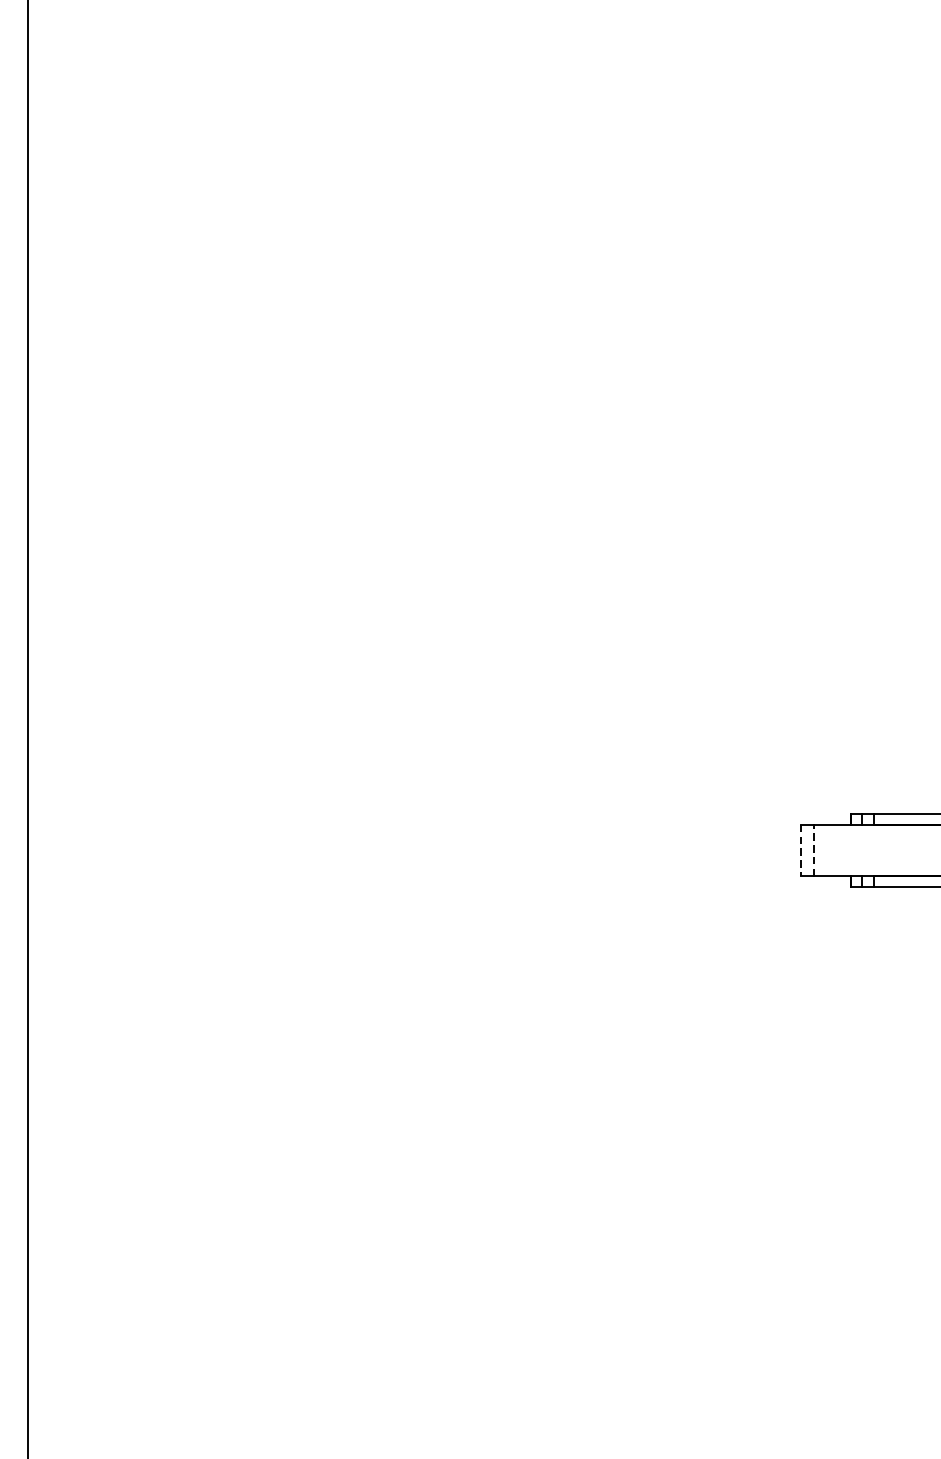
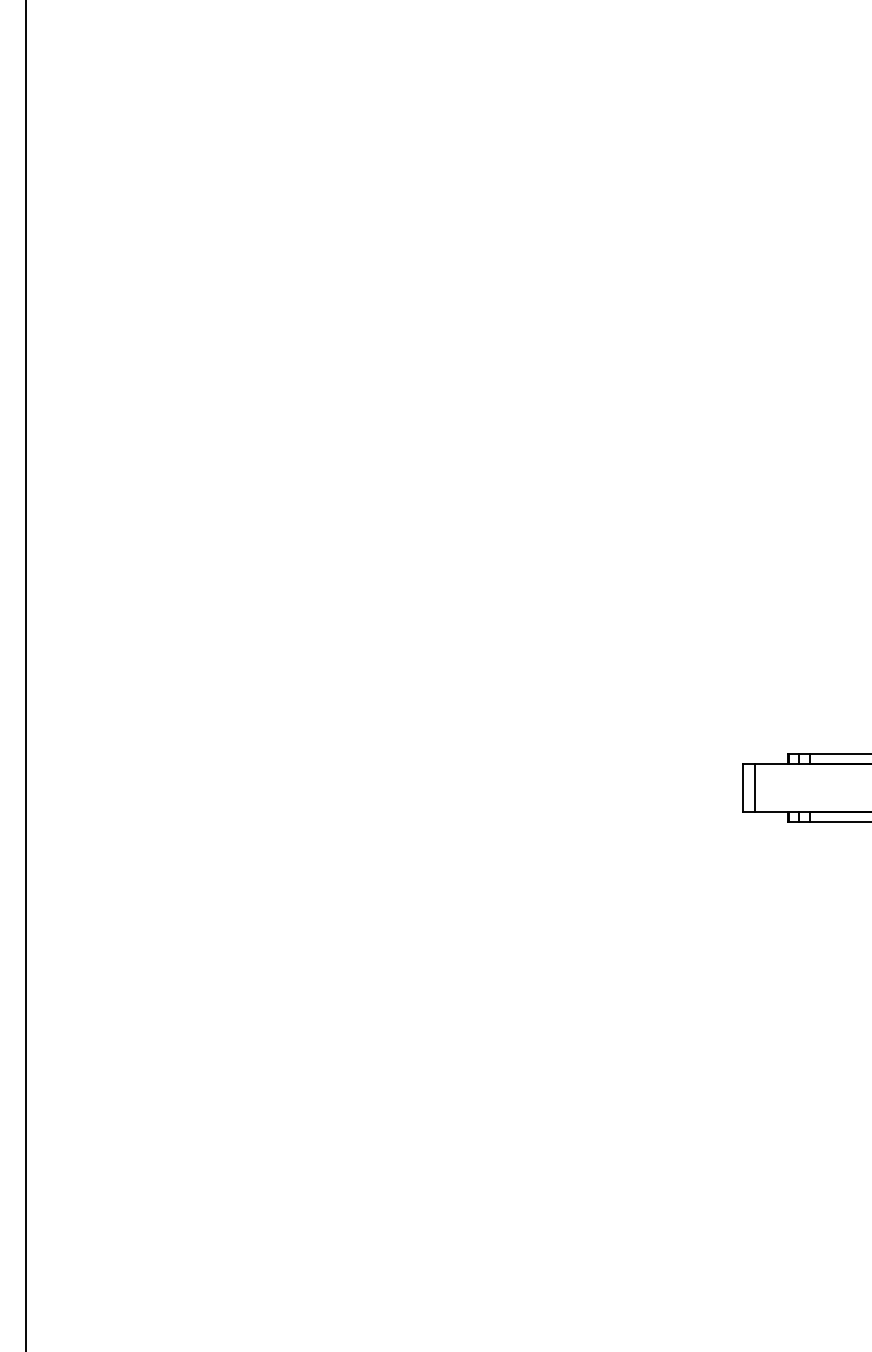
line: (801, 850) -> (742, 788), dashed -> solid
line: (814, 850) -> (754, 788), dashed -> solid

